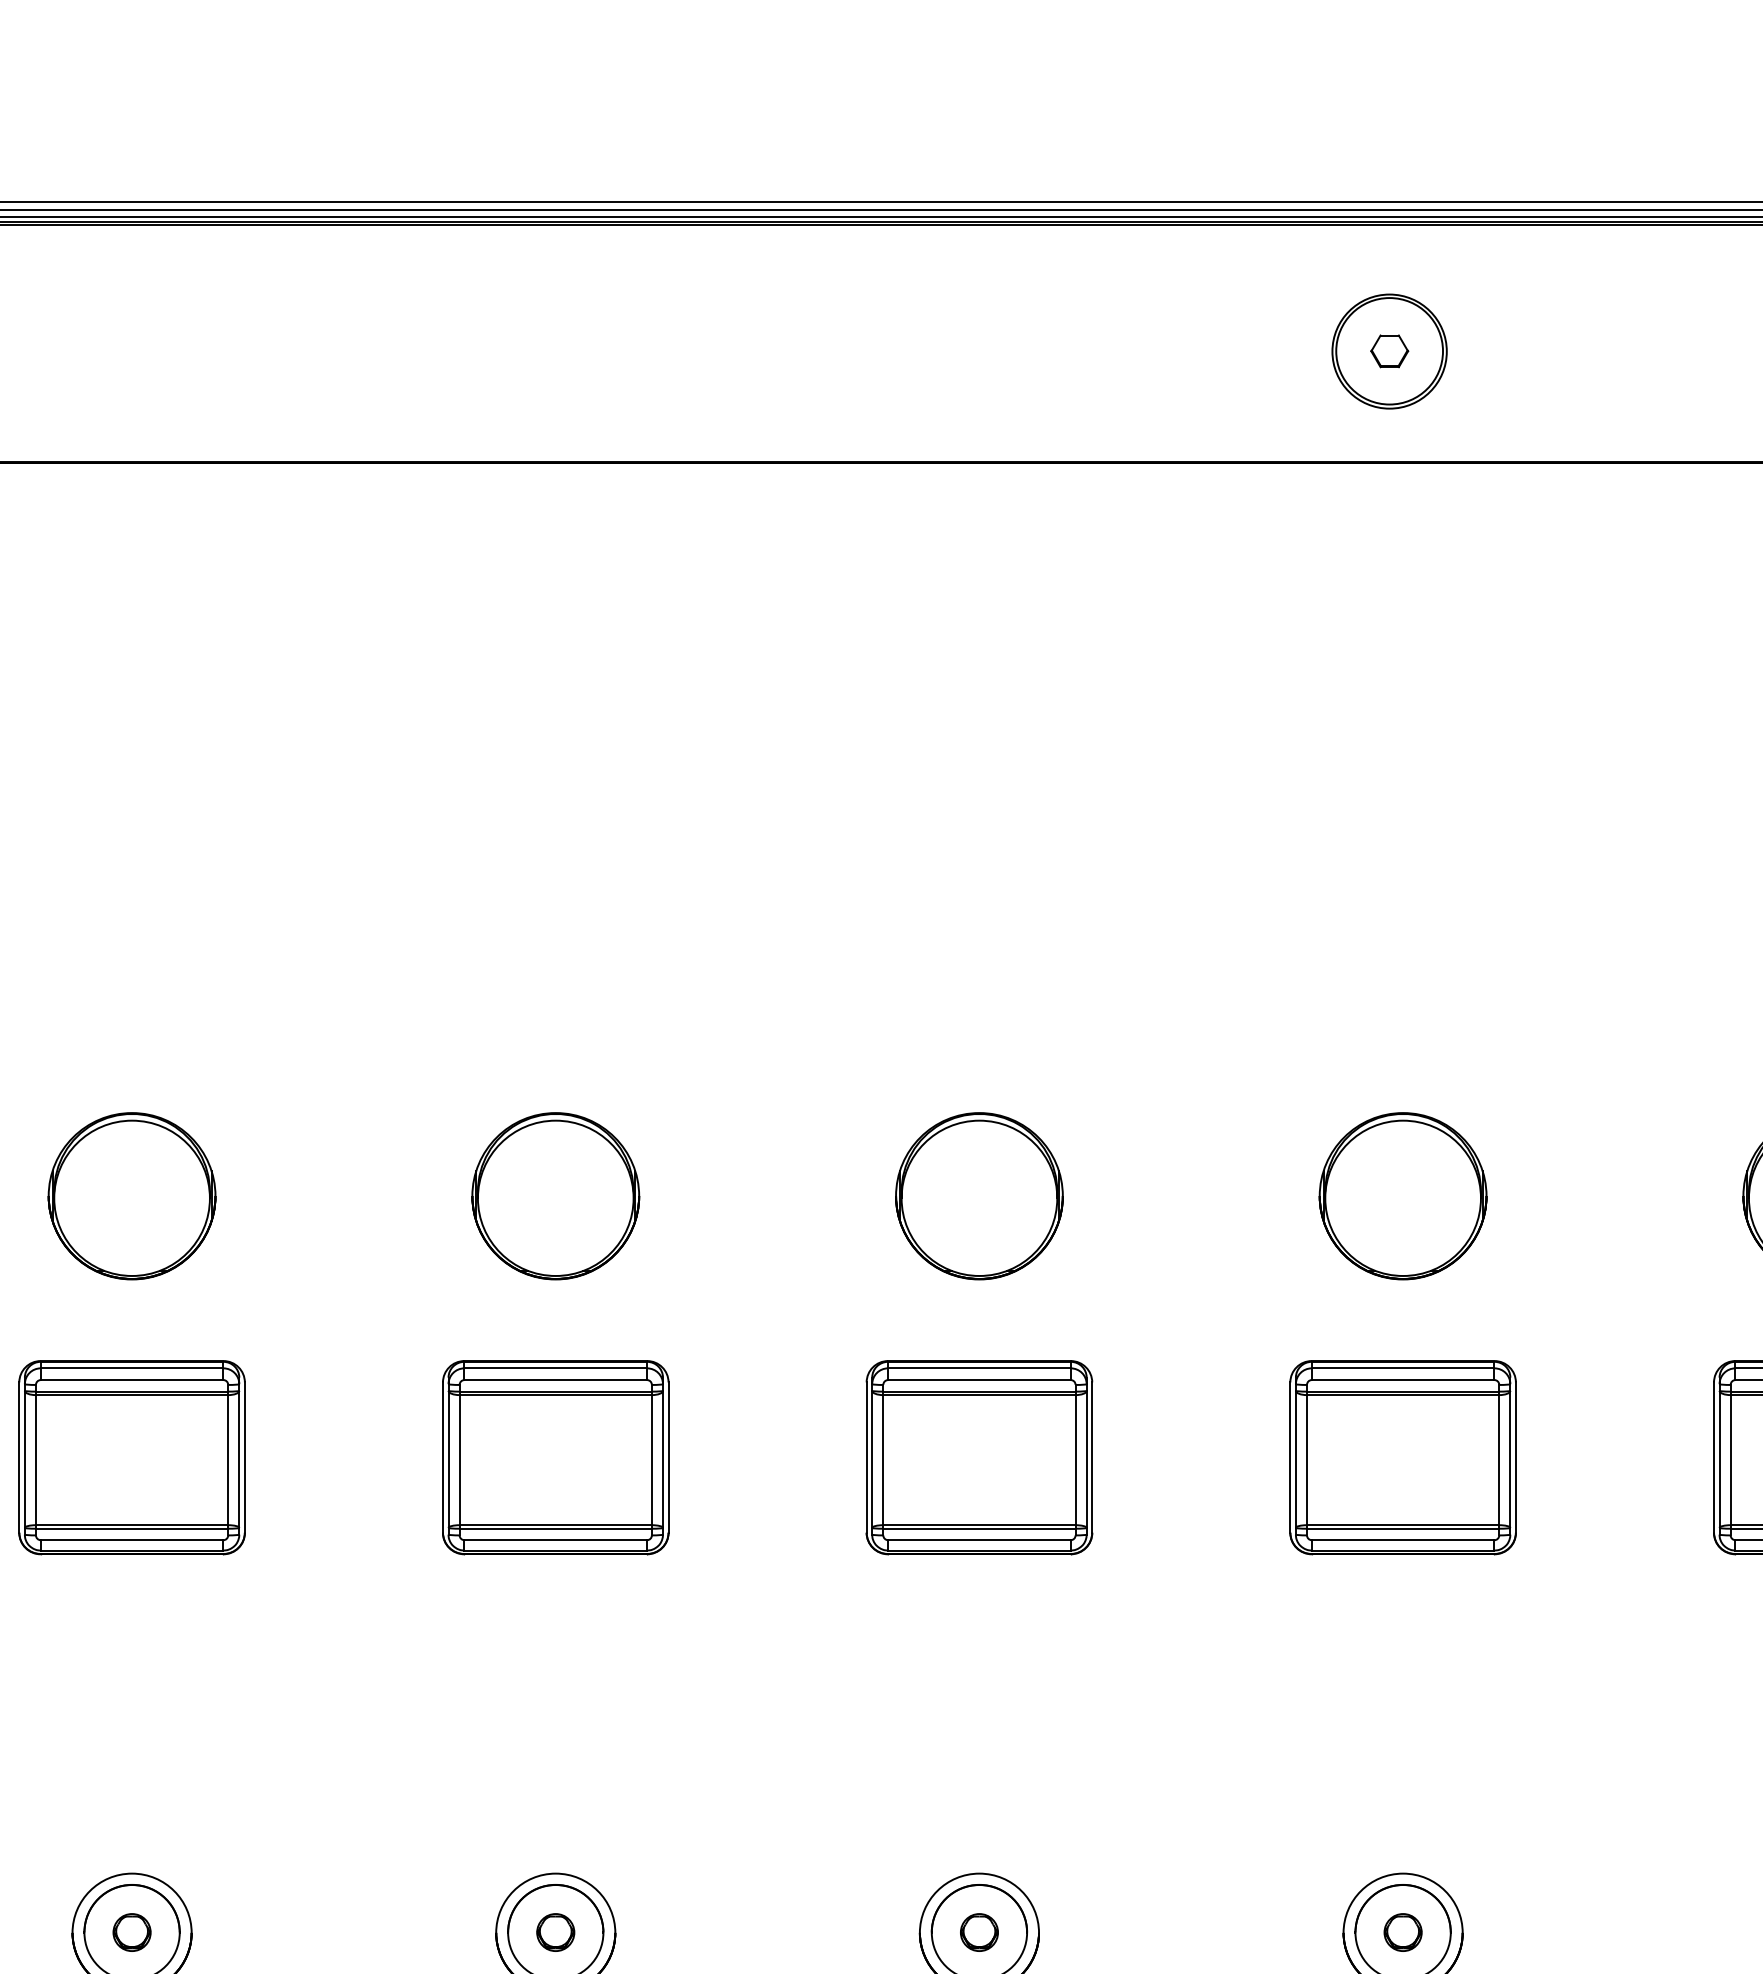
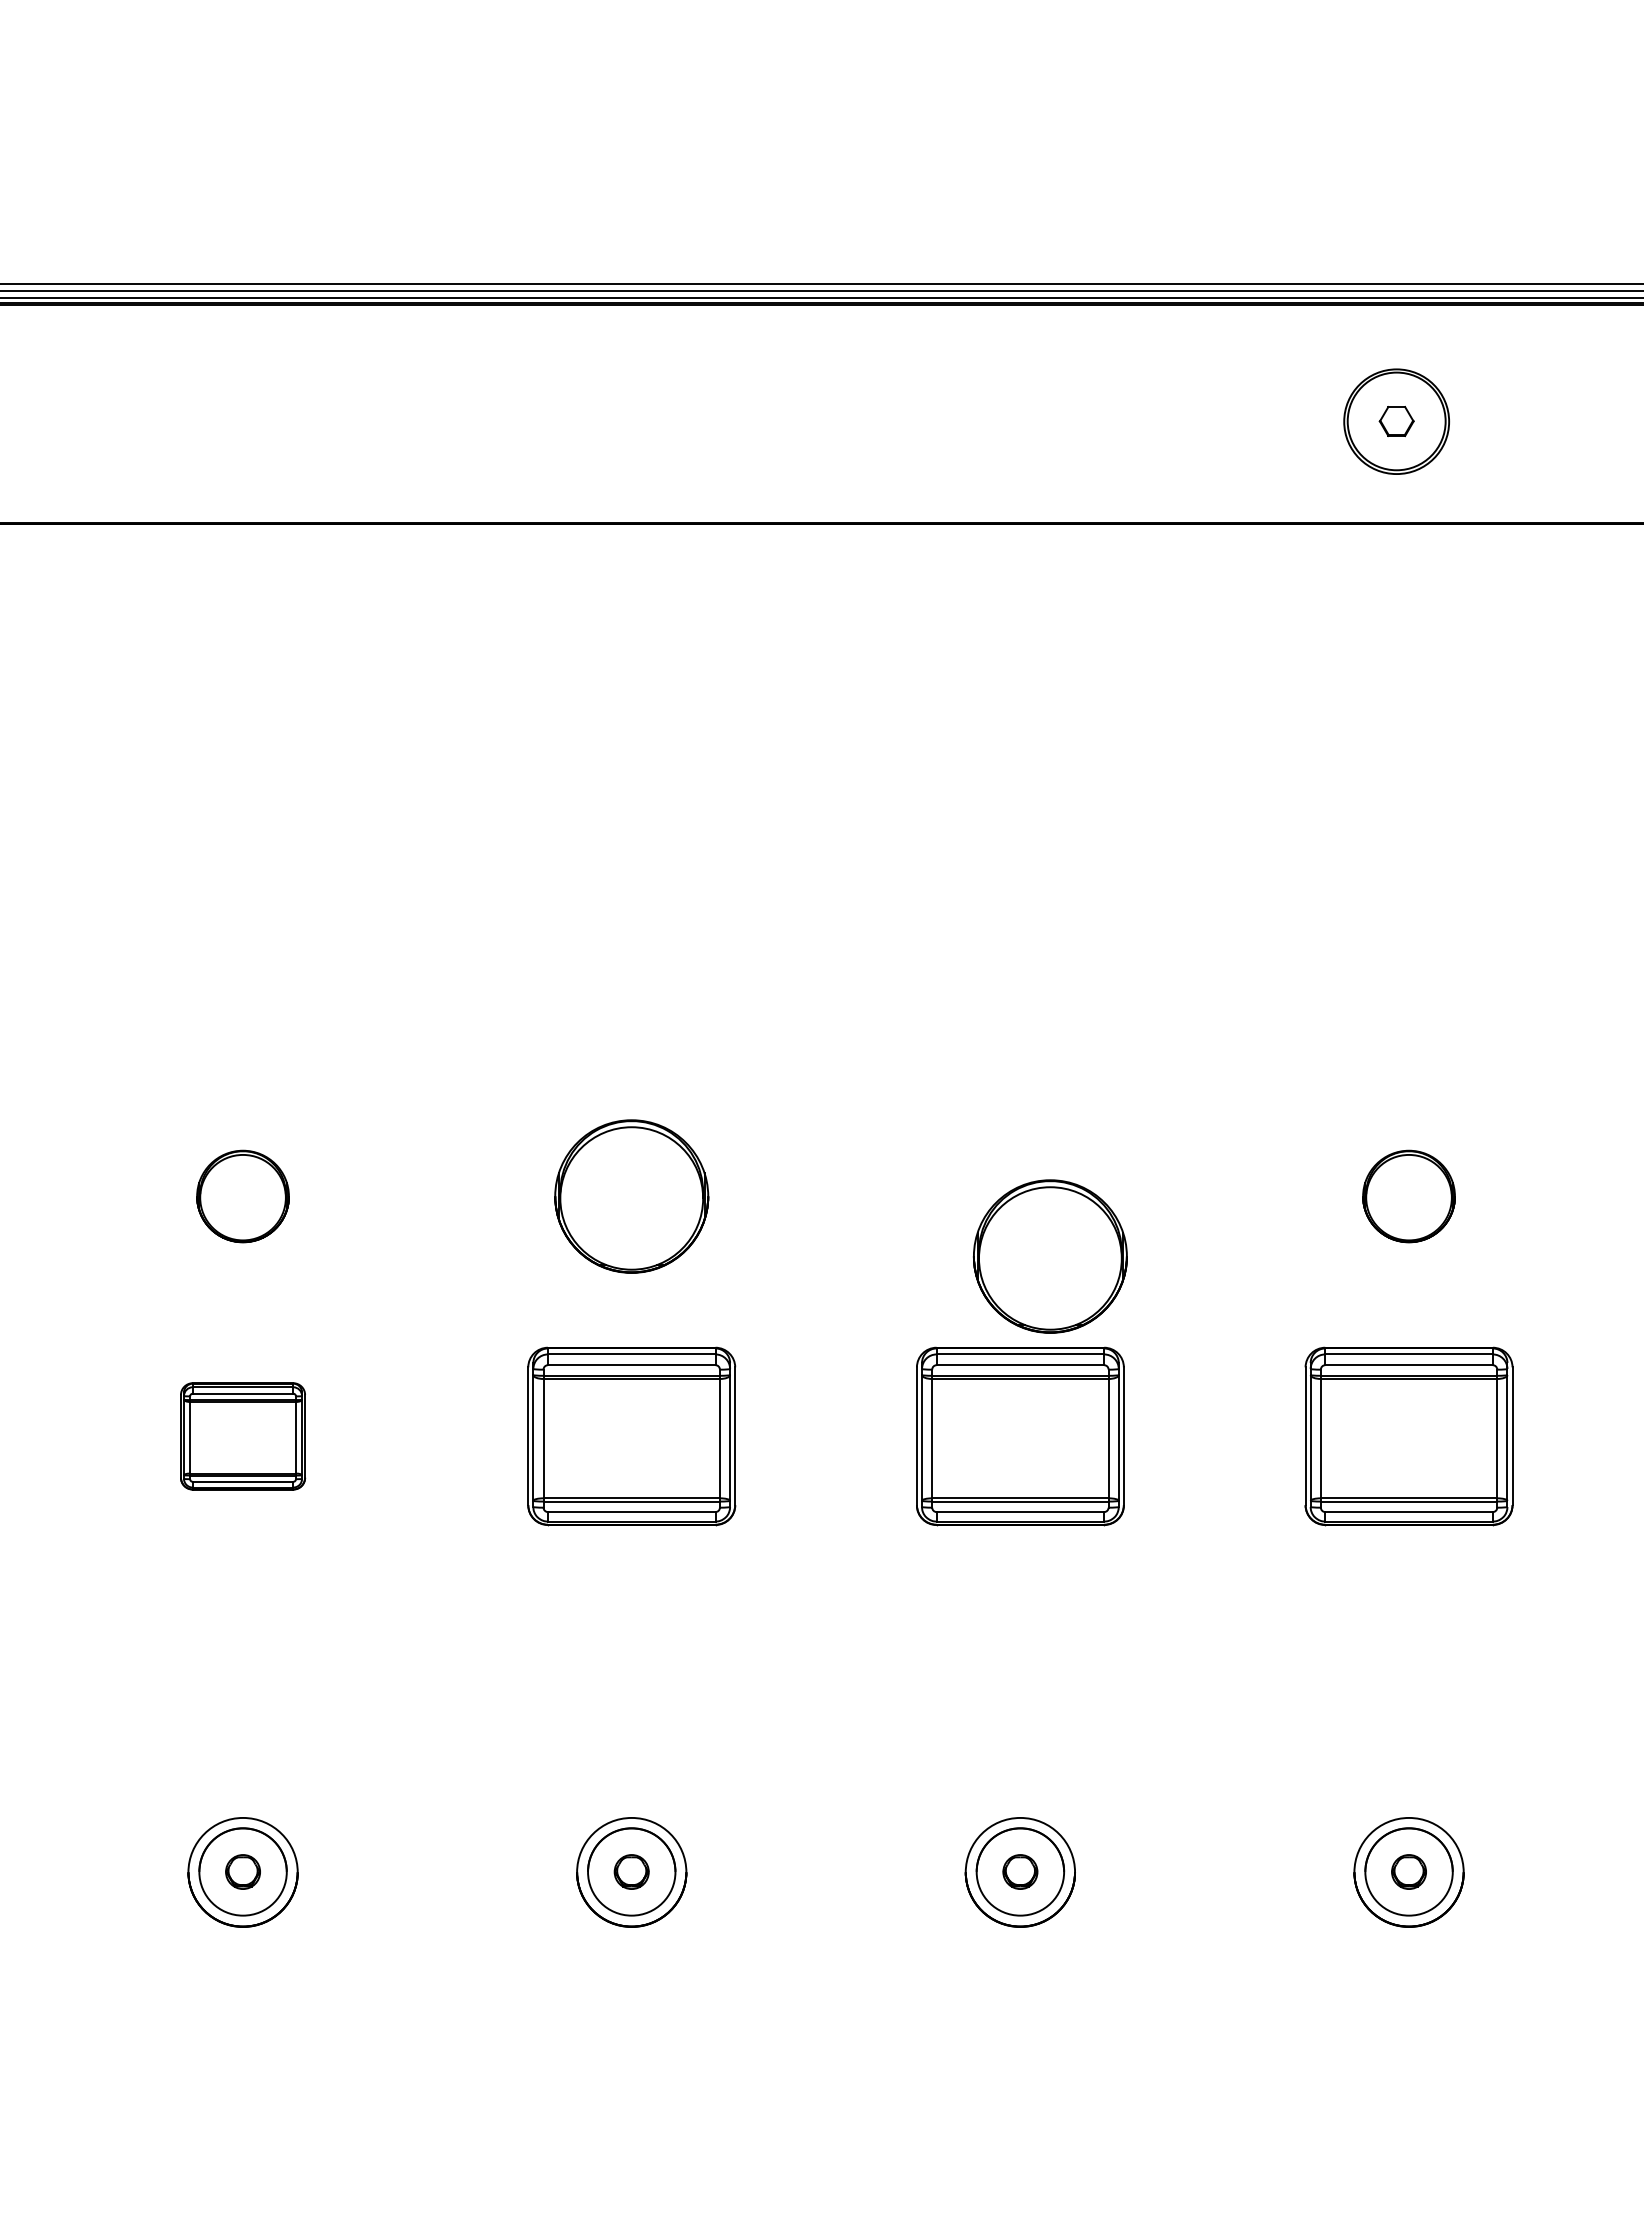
part: (131, 1196) -> (242, 1196), size x0.6
part: (978, 1196) -> (1049, 1256), moved
part: (1402, 1196) -> (1408, 1196), size x0.6
part: (131, 1457) -> (242, 1436), size x0.6

